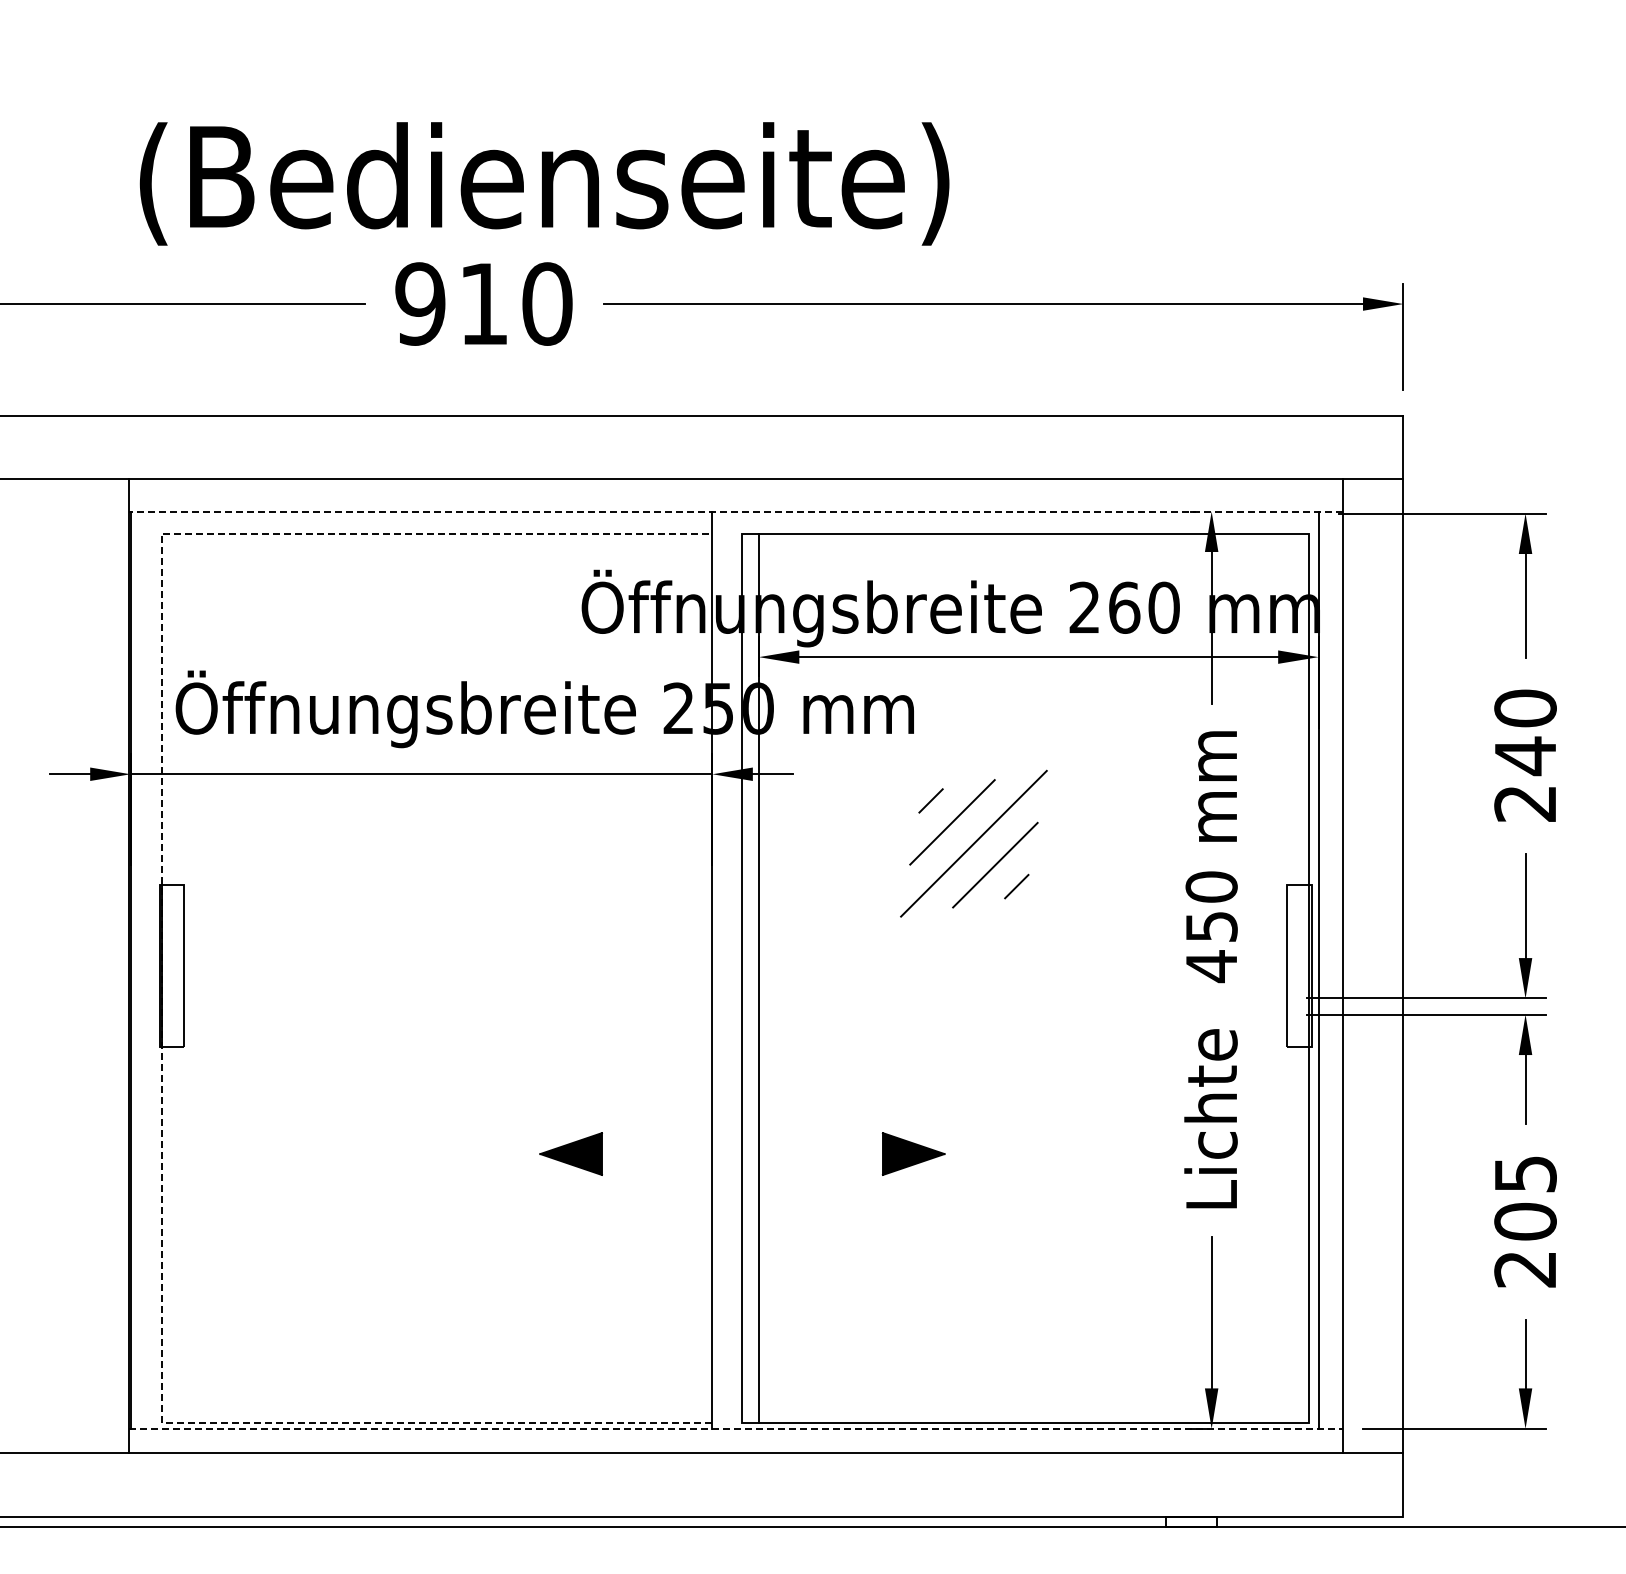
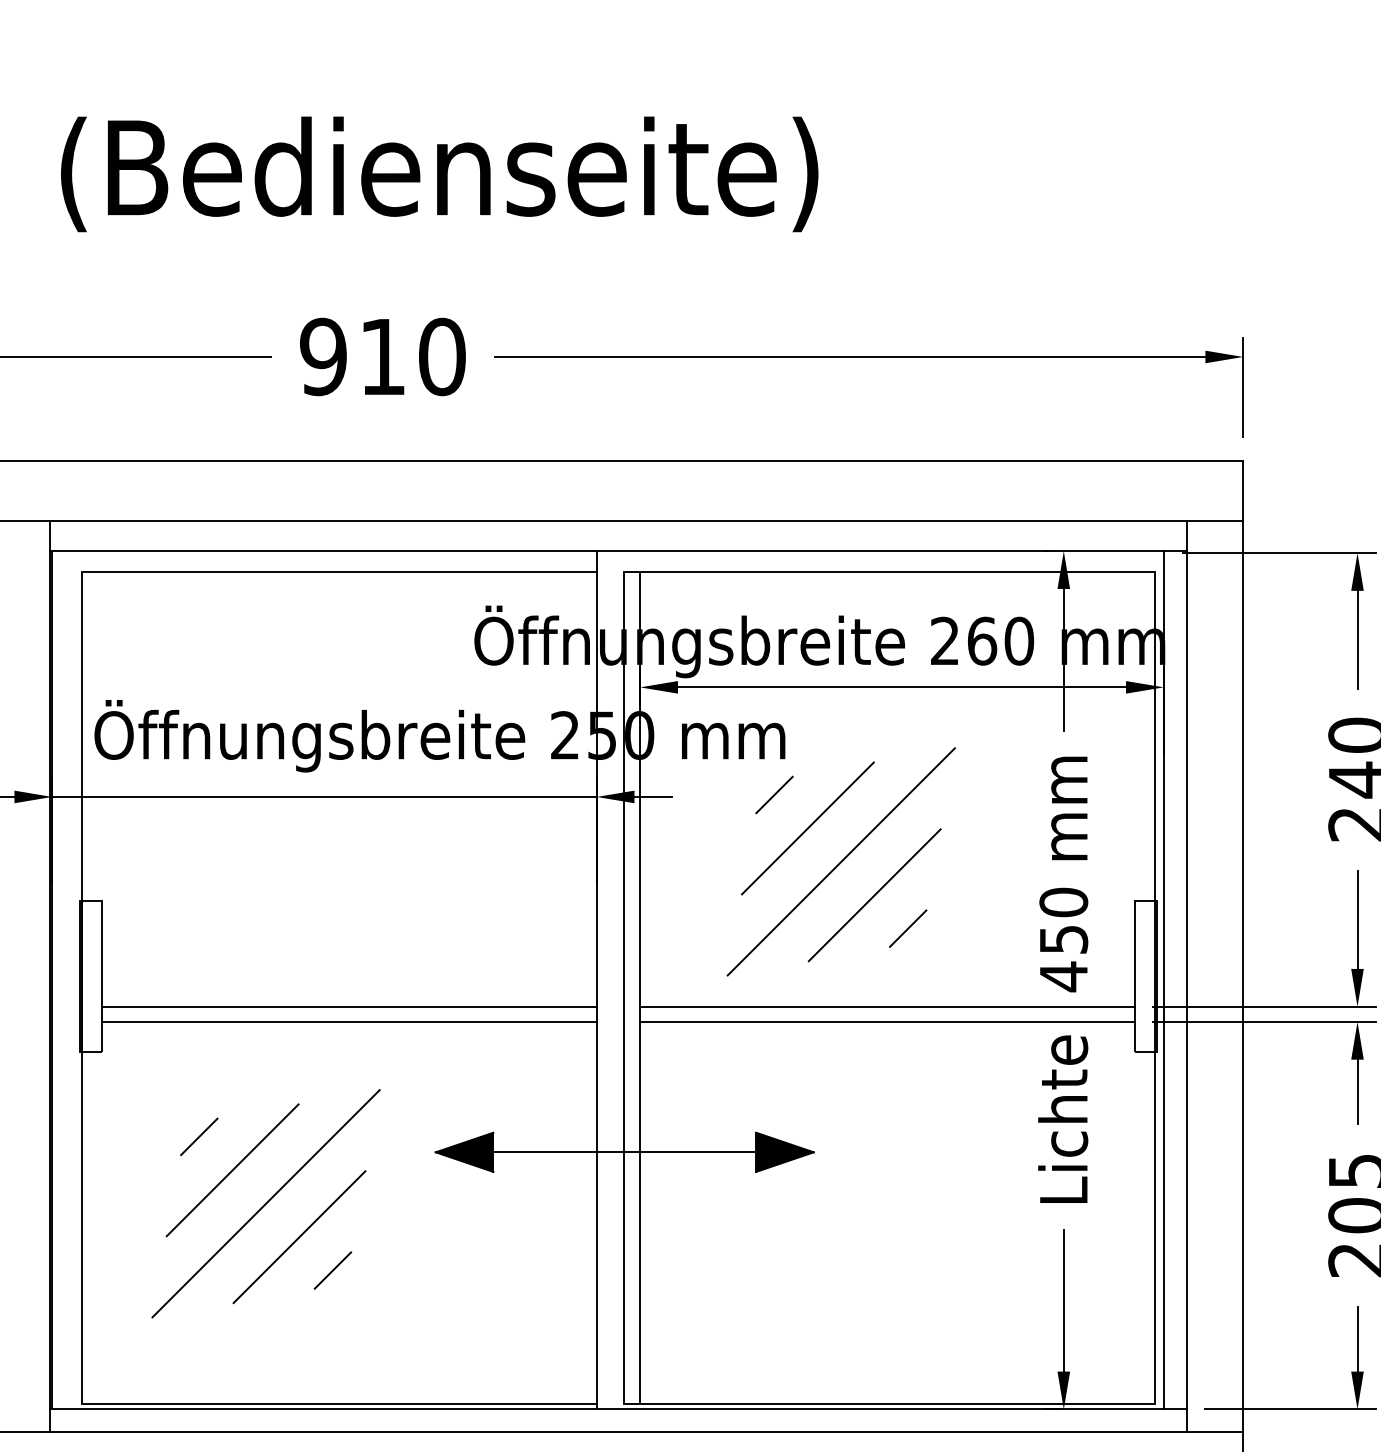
text: (544, 183) -> (439, 173), moved
line: (735, 511) -> (618, 551), dashed -> solid
part: (973, 843) -> (840, 861), size x1.67
line: (161, 977) -> (81, 987), dashed -> solid
line: (448, 998) -> (349, 1006), added
line: (1022, 998) -> (886, 1006), added
line: (448, 1014) -> (349, 1021), added
line: (1022, 1014) -> (886, 1021), added
line: (742, 1154) -> (624, 1152), added
part: (358, 1208) -> (265, 1203), added
line: (736, 1428) -> (619, 1409), dashed -> solid

